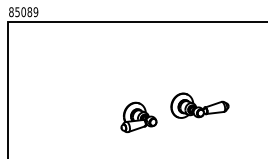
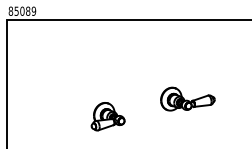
part: (138, 117) -> (107, 116), moved

